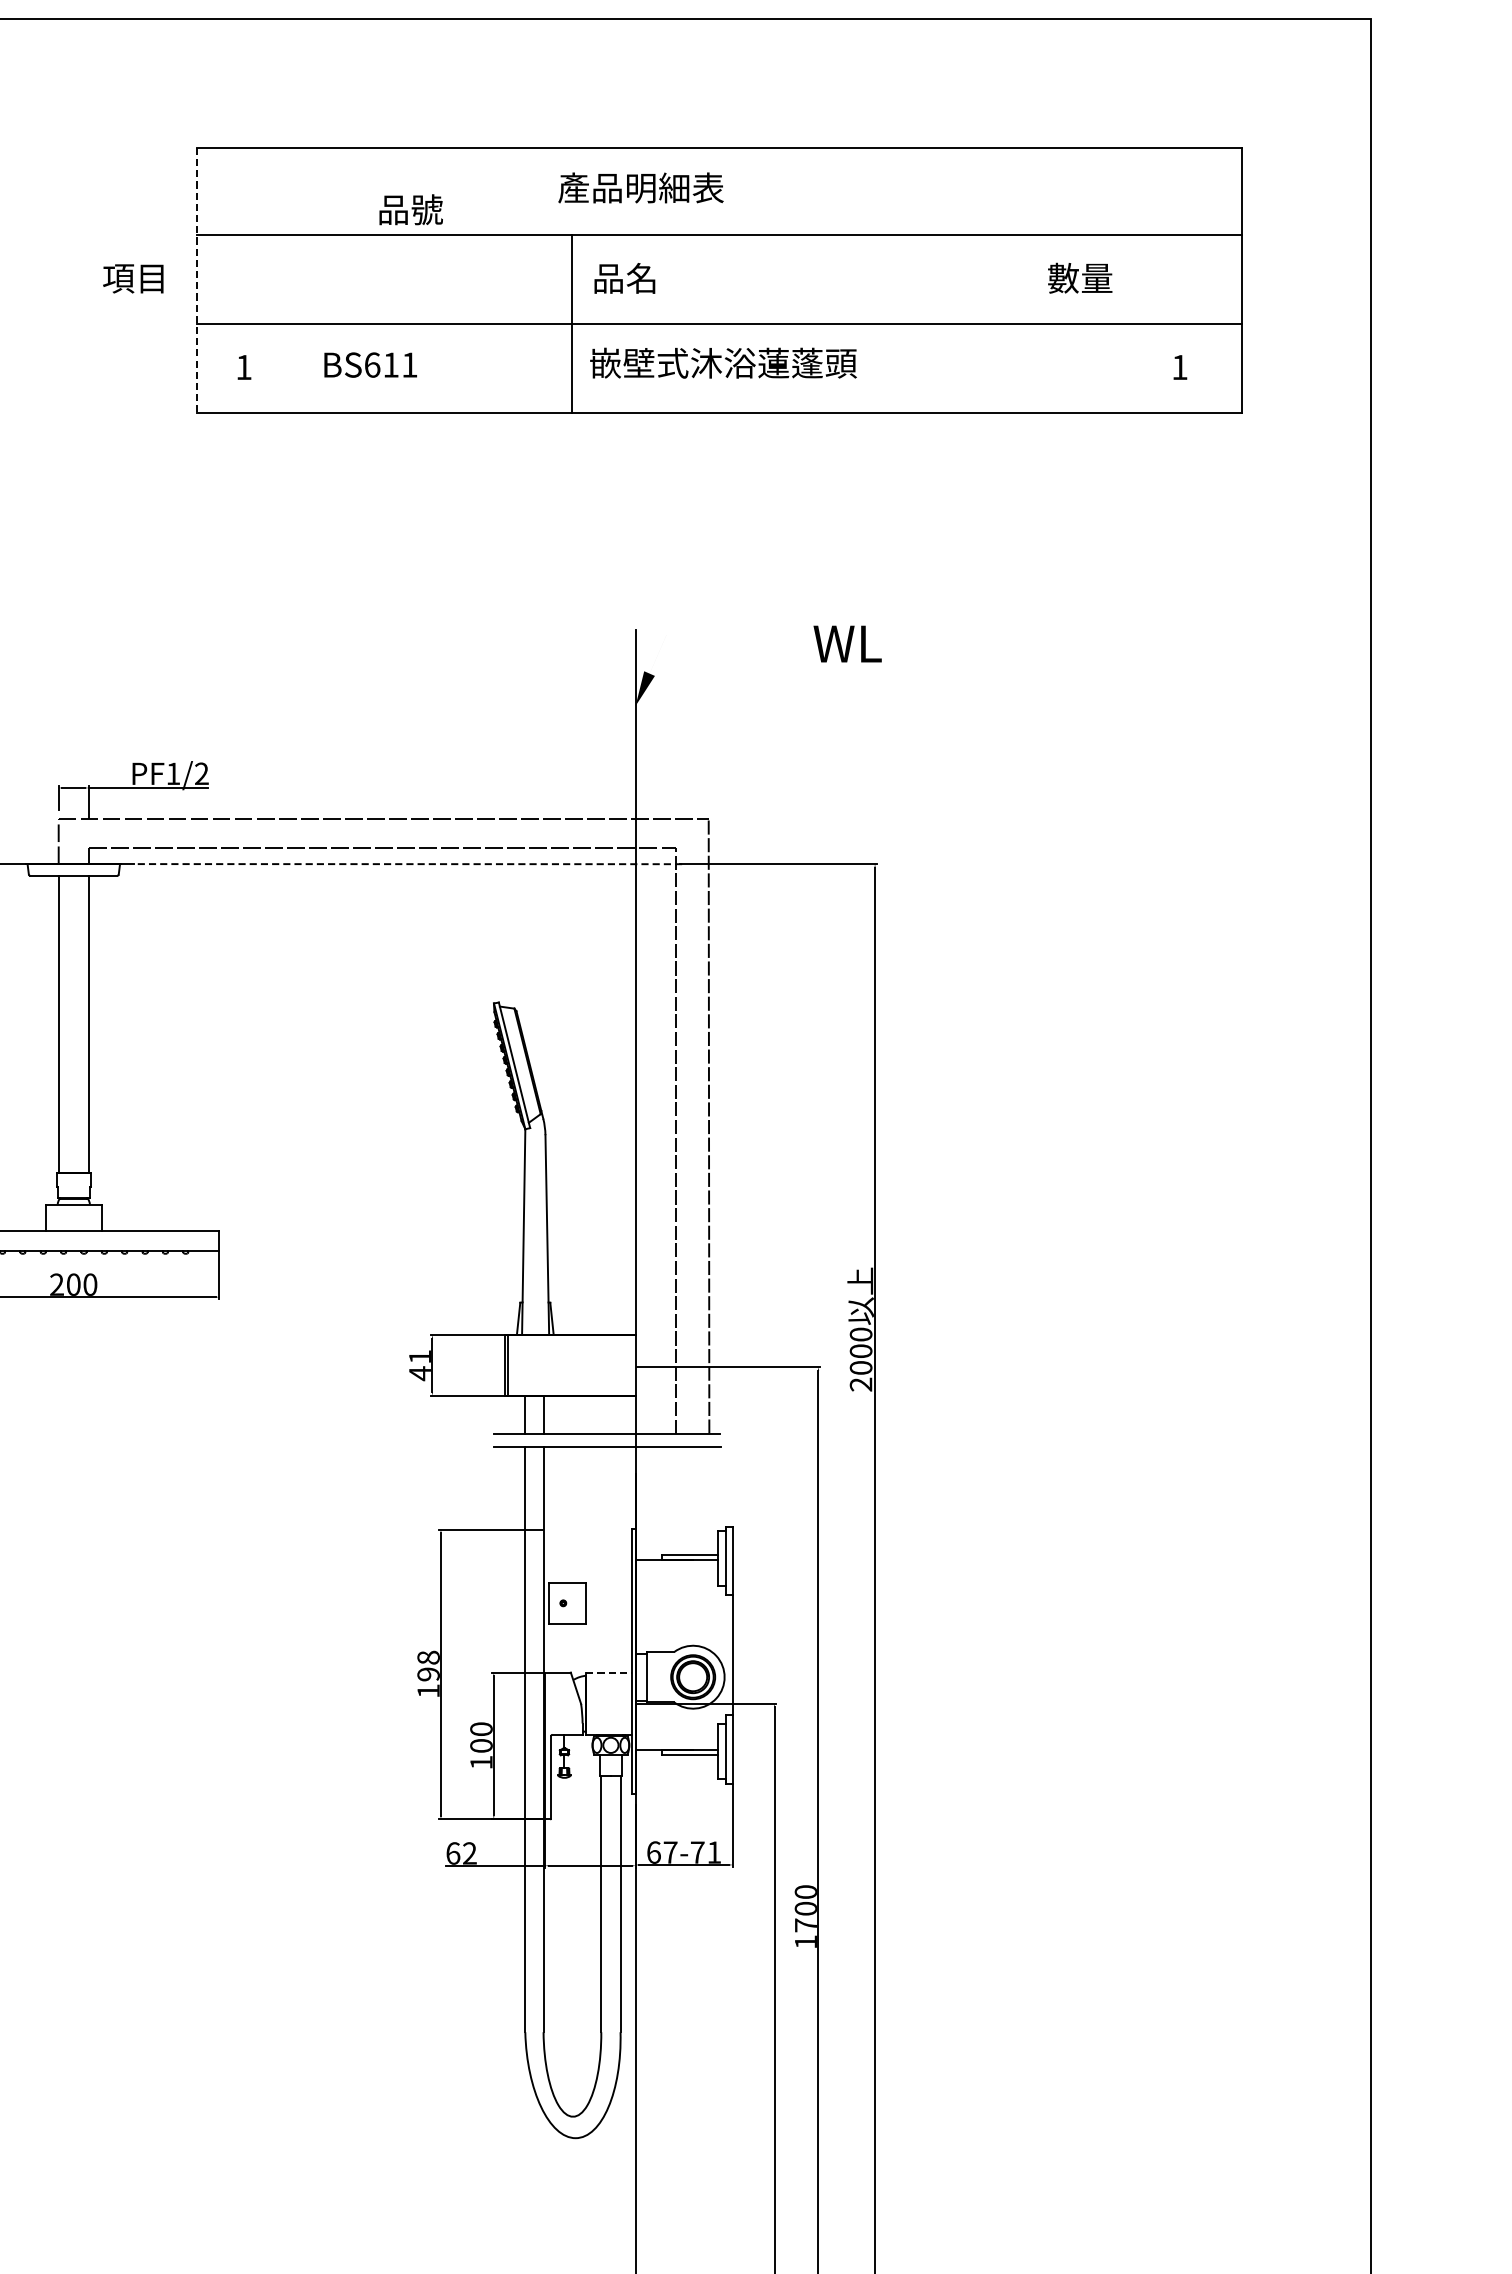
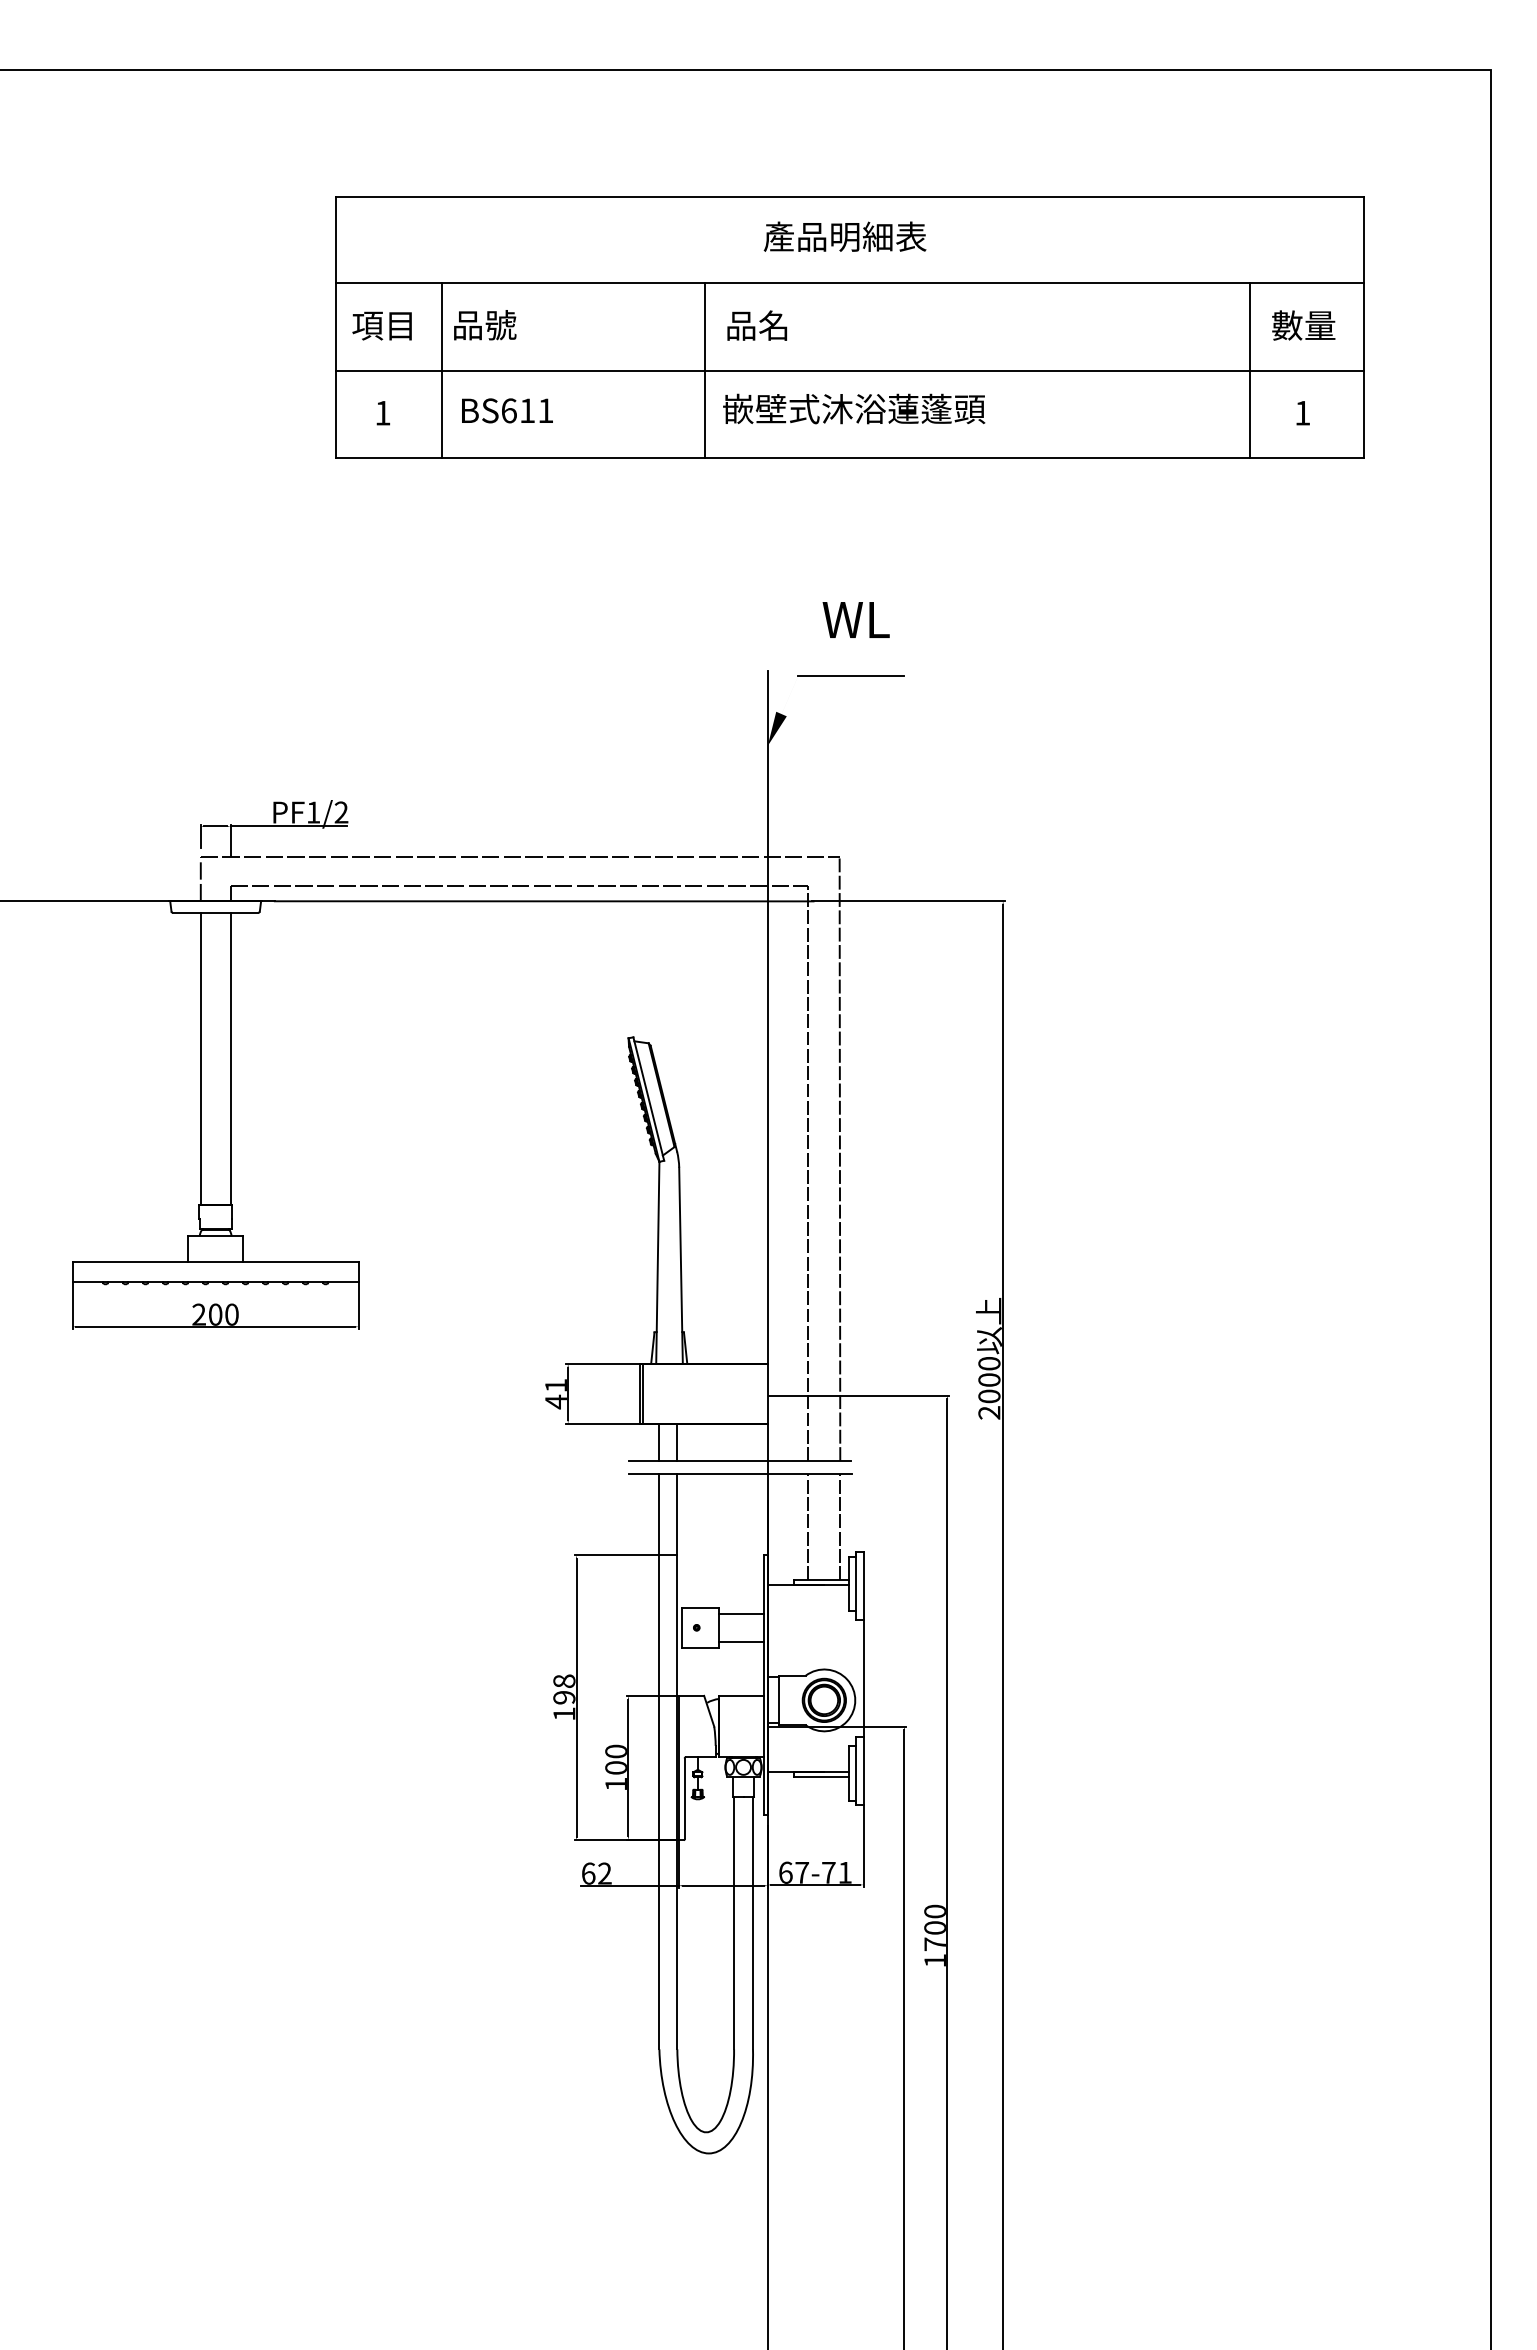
text: (640, 187) -> (844, 236), moved
text: (411, 210) -> (485, 325), moved
text: (132, 278) -> (381, 325), moved
text: (1079, 278) -> (1303, 325), moved
line: (196, 281) -> (336, 328), dashed -> solid
line: (304, 324) -> (442, 370), added
line: (1126, 324) -> (1250, 370), added
line: (720, 634) -> (851, 675), added
text: (846, 643) -> (855, 619), moved
line: (407, 864) -> (543, 901), dashed -> solid
line: (676, 1501) -> (807, 1527), added
line: (709, 1501) -> (840, 1527), added
line: (607, 1589) -> (740, 1614), added
line: (607, 1617) -> (740, 1641), added
line: (609, 1673) -> (742, 1696), dashed -> solid

